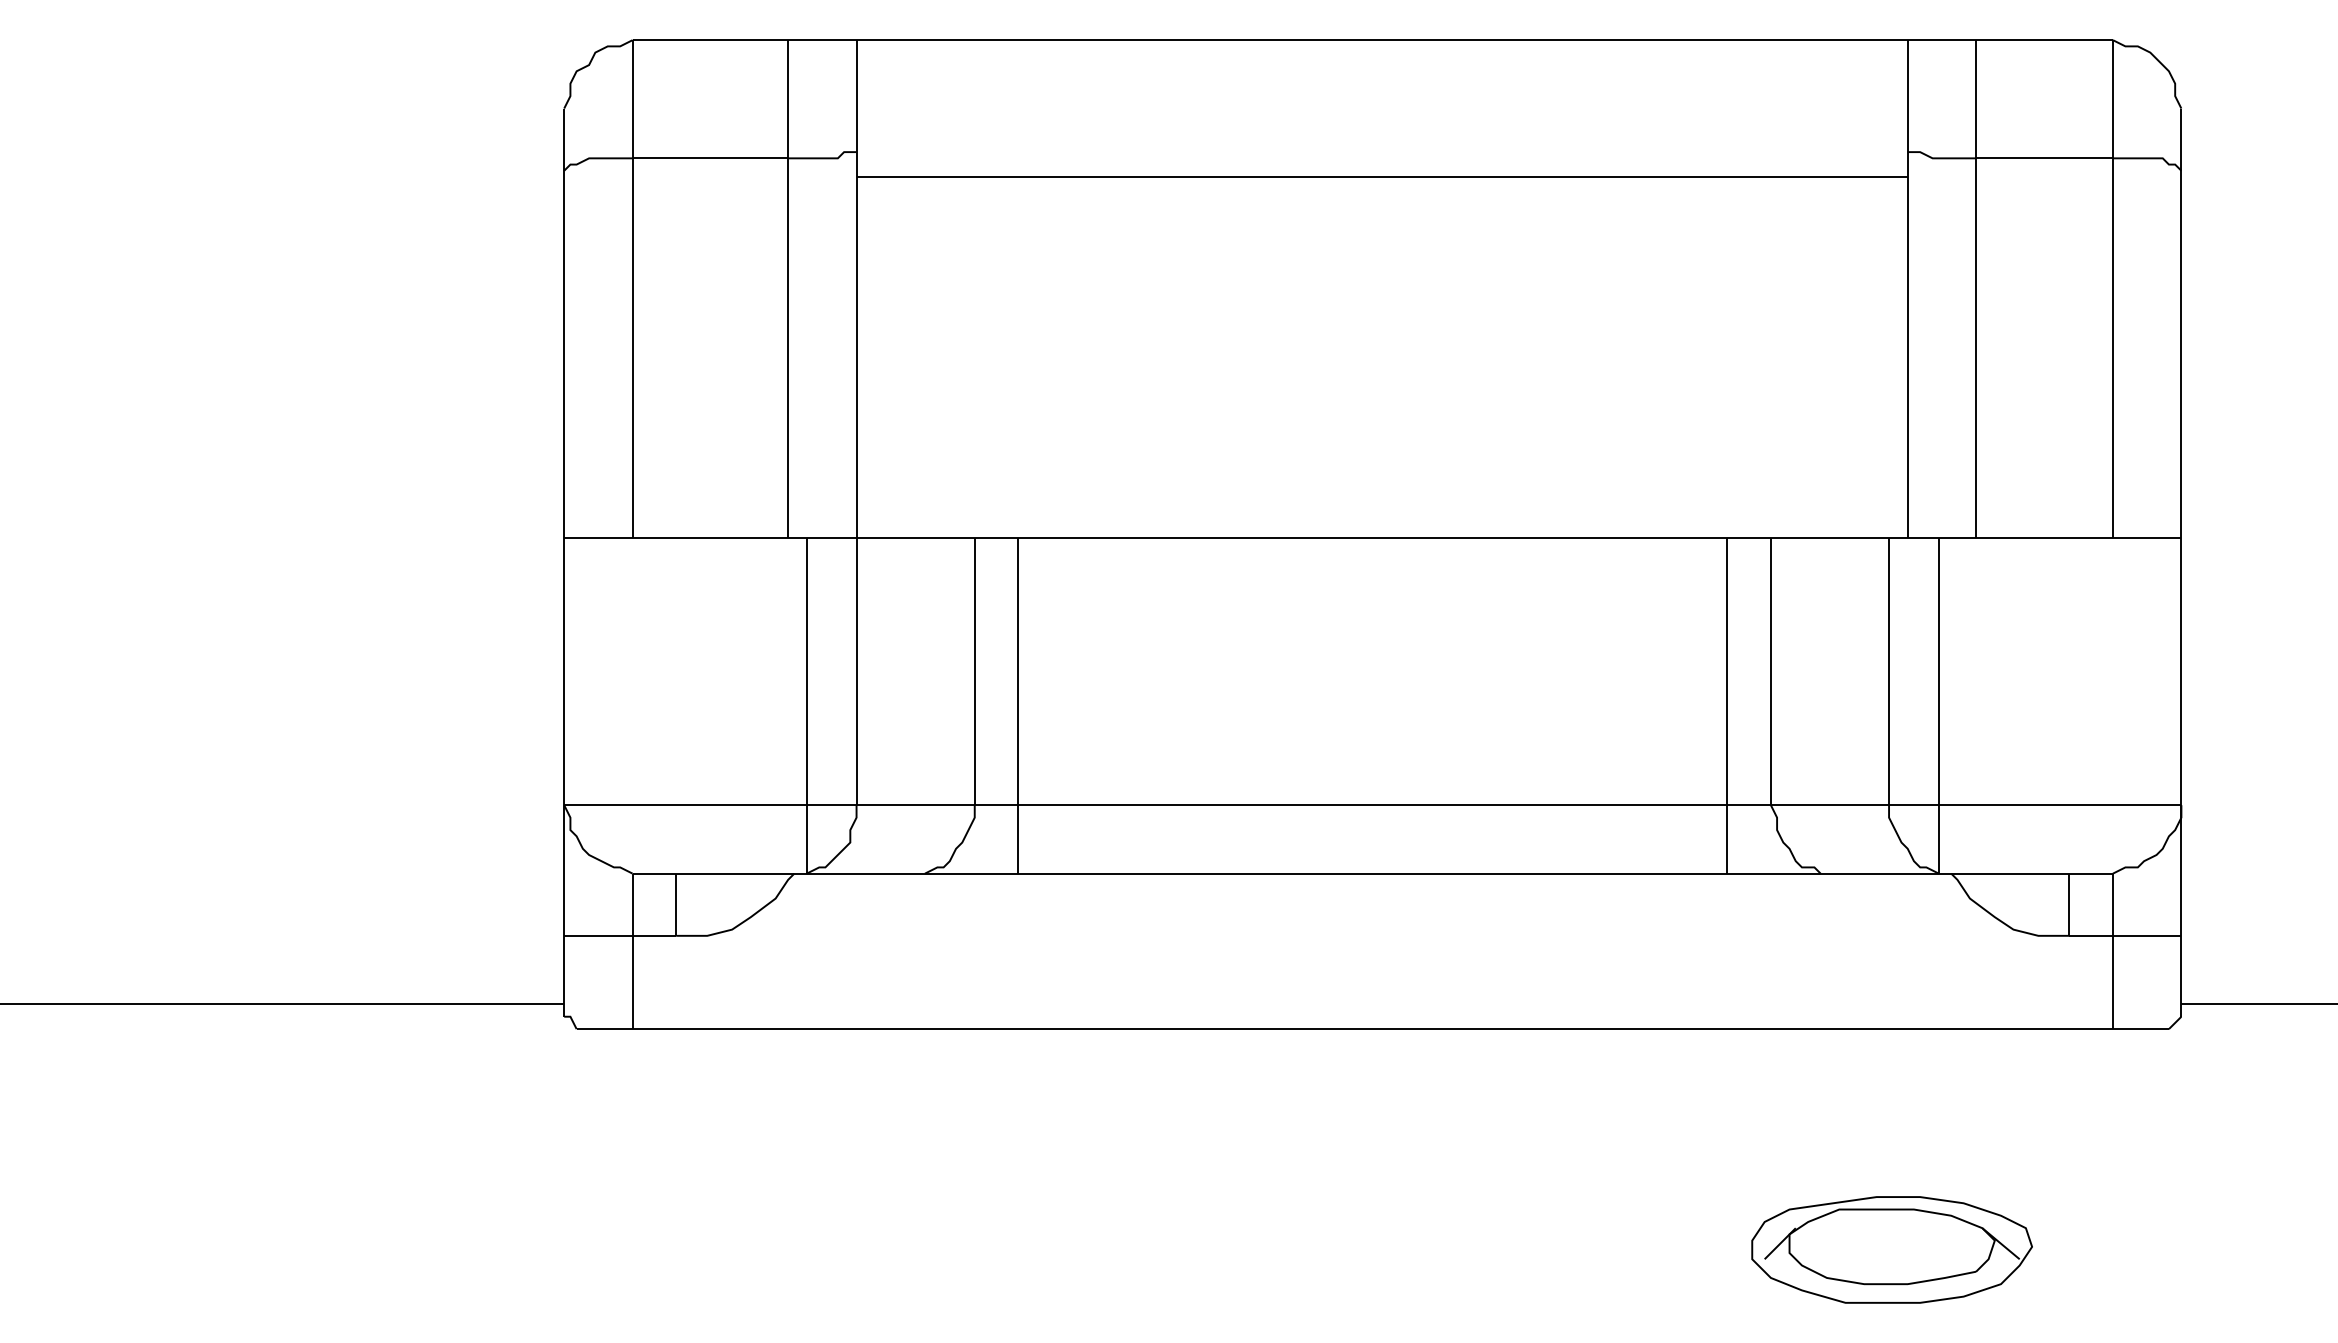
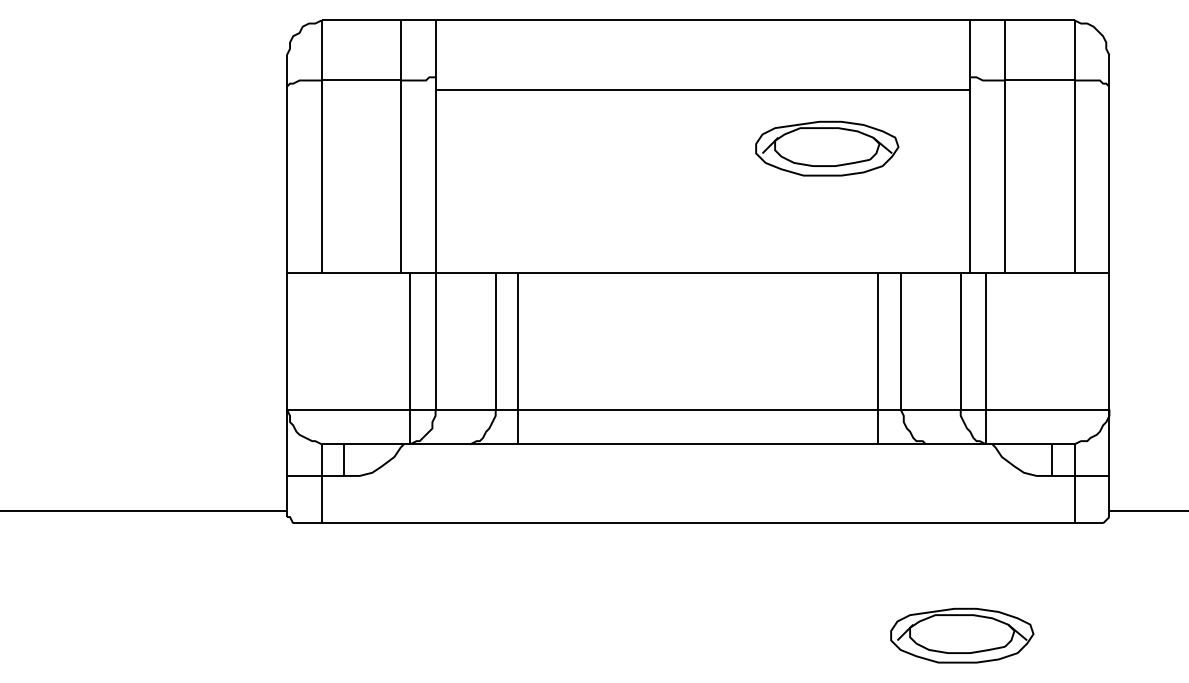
part: (1627, 292) -> (827, 148), added

